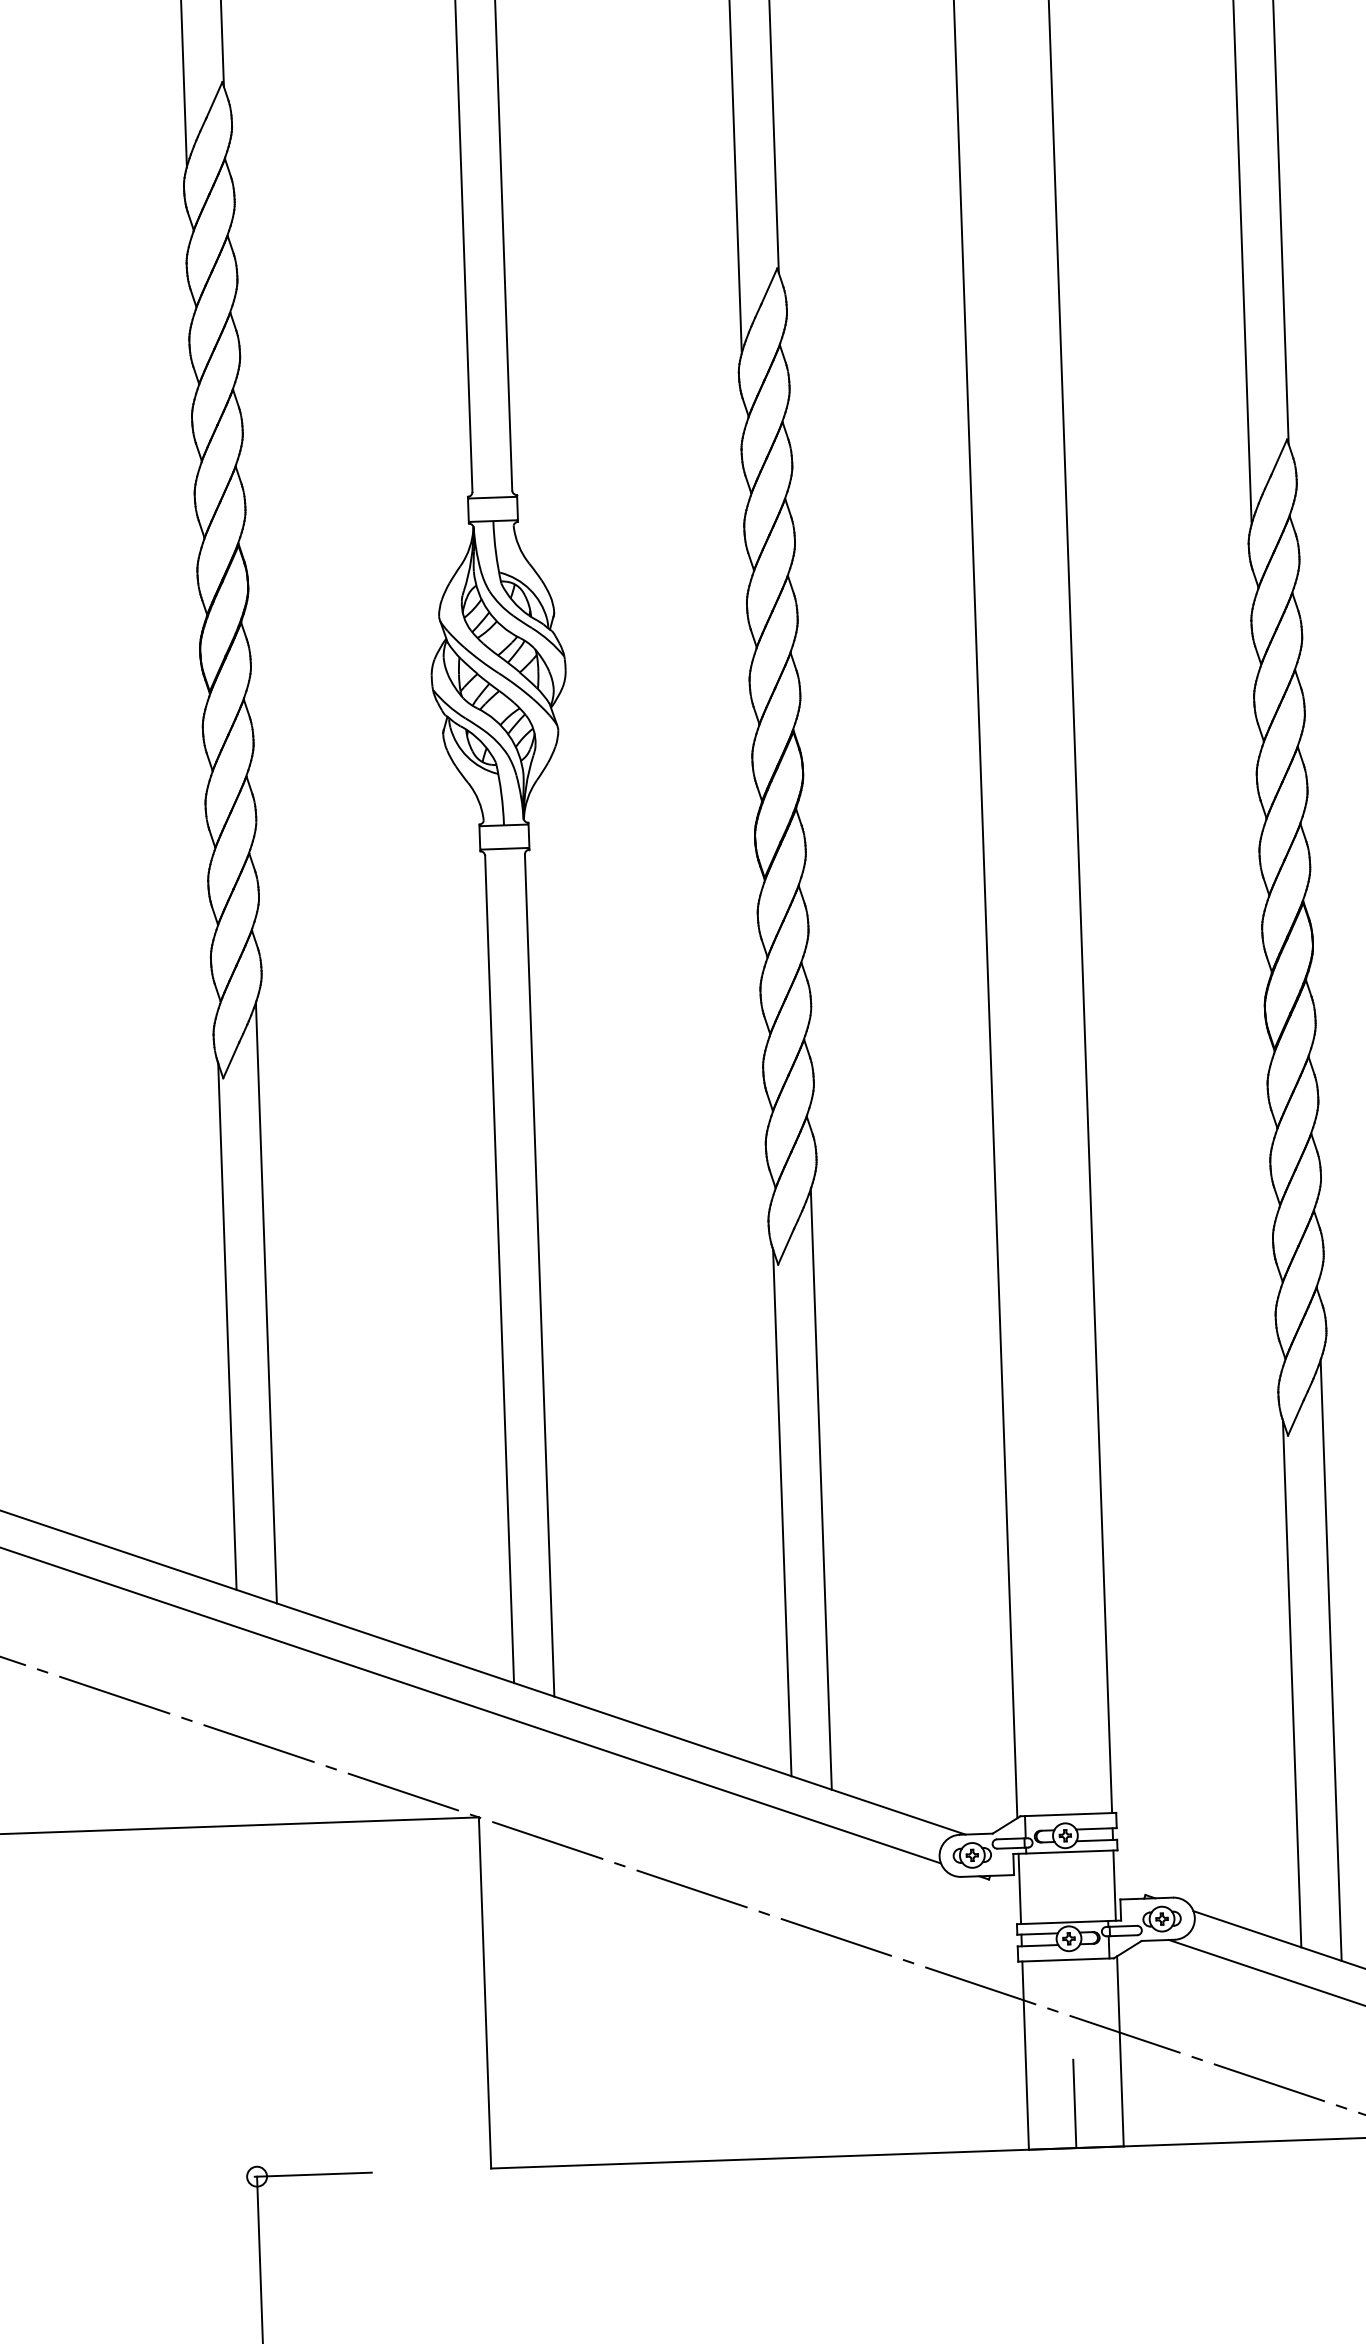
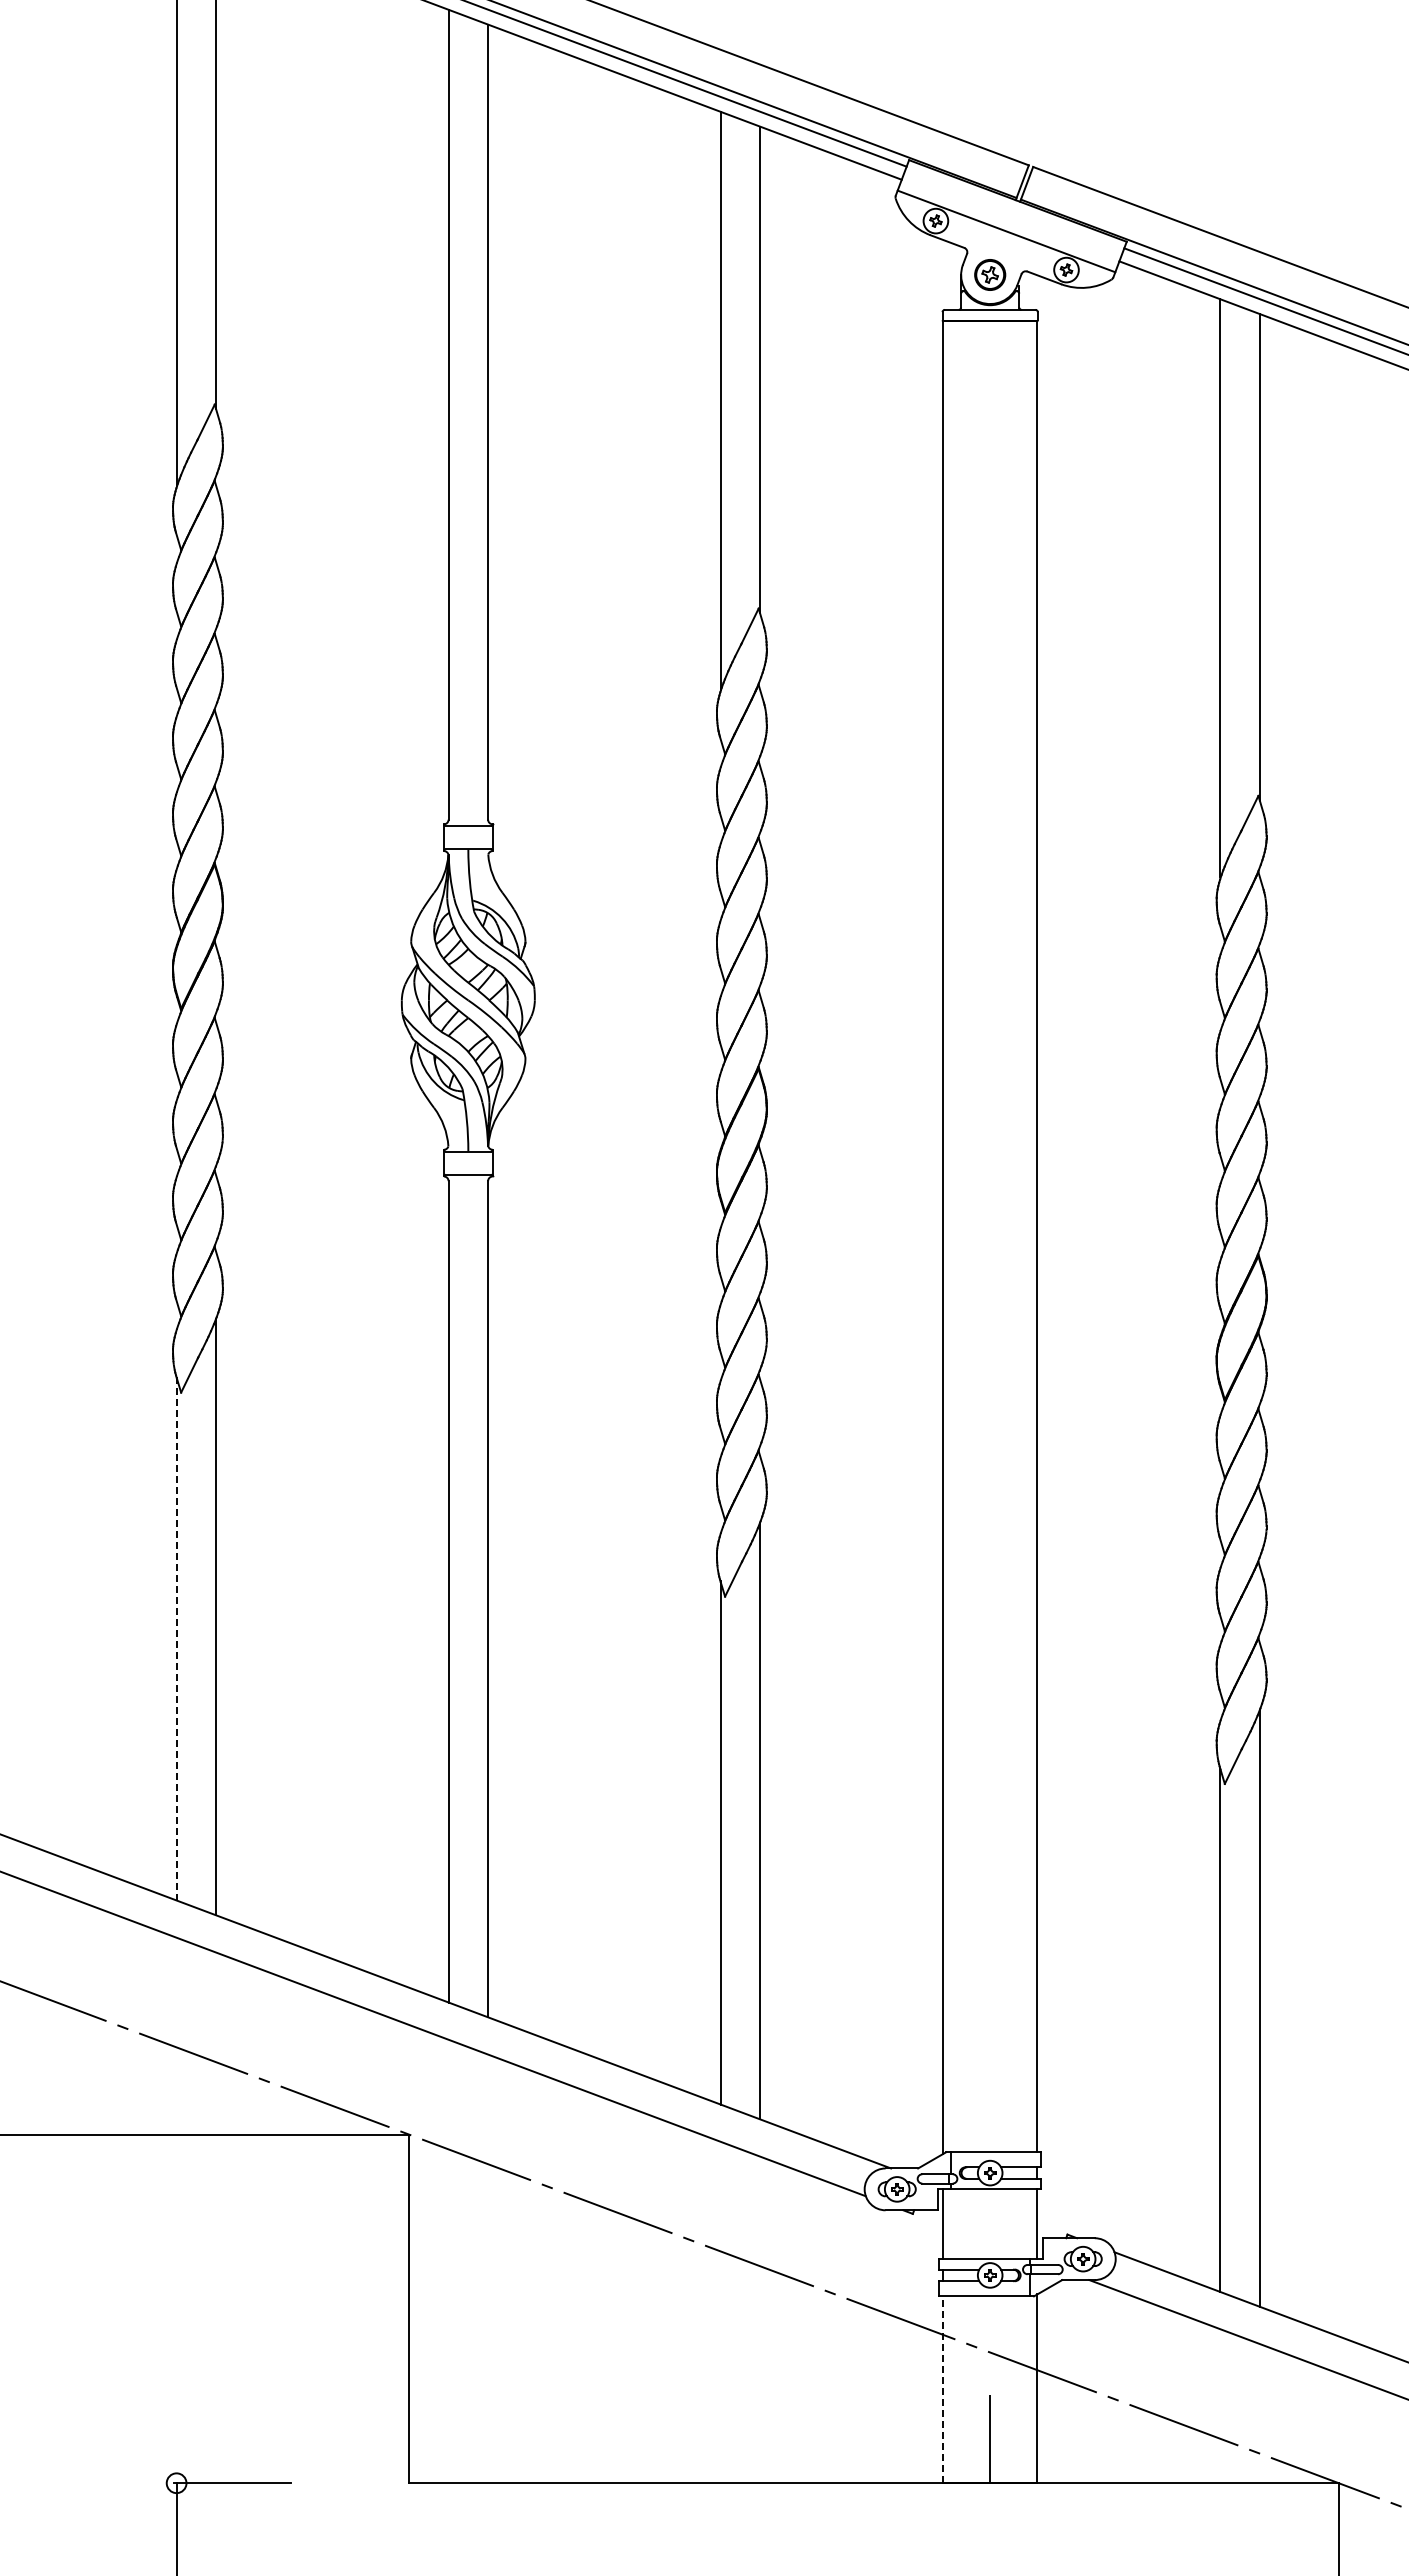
line: (227, 1327) -> (176, 1639), solid -> dashed
line: (1026, 2055) -> (943, 2389), solid -> dashed

